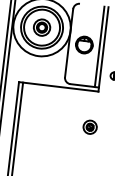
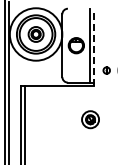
line: (103, 49) -> (94, 47), solid -> dashed
part: (90, 127) -> (90, 119), size x1.4

